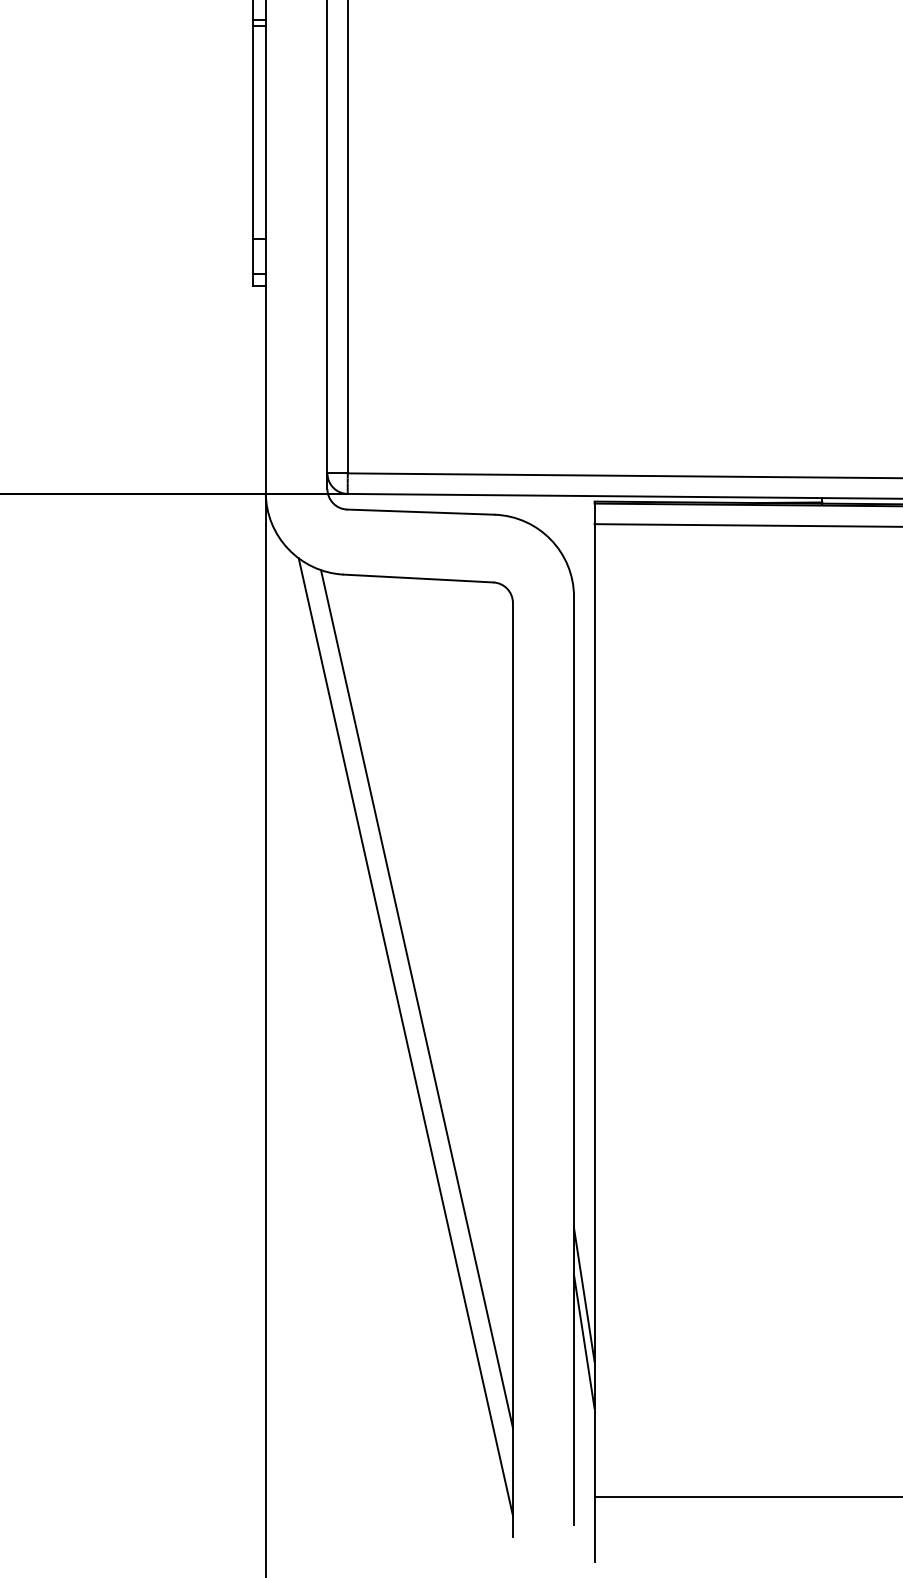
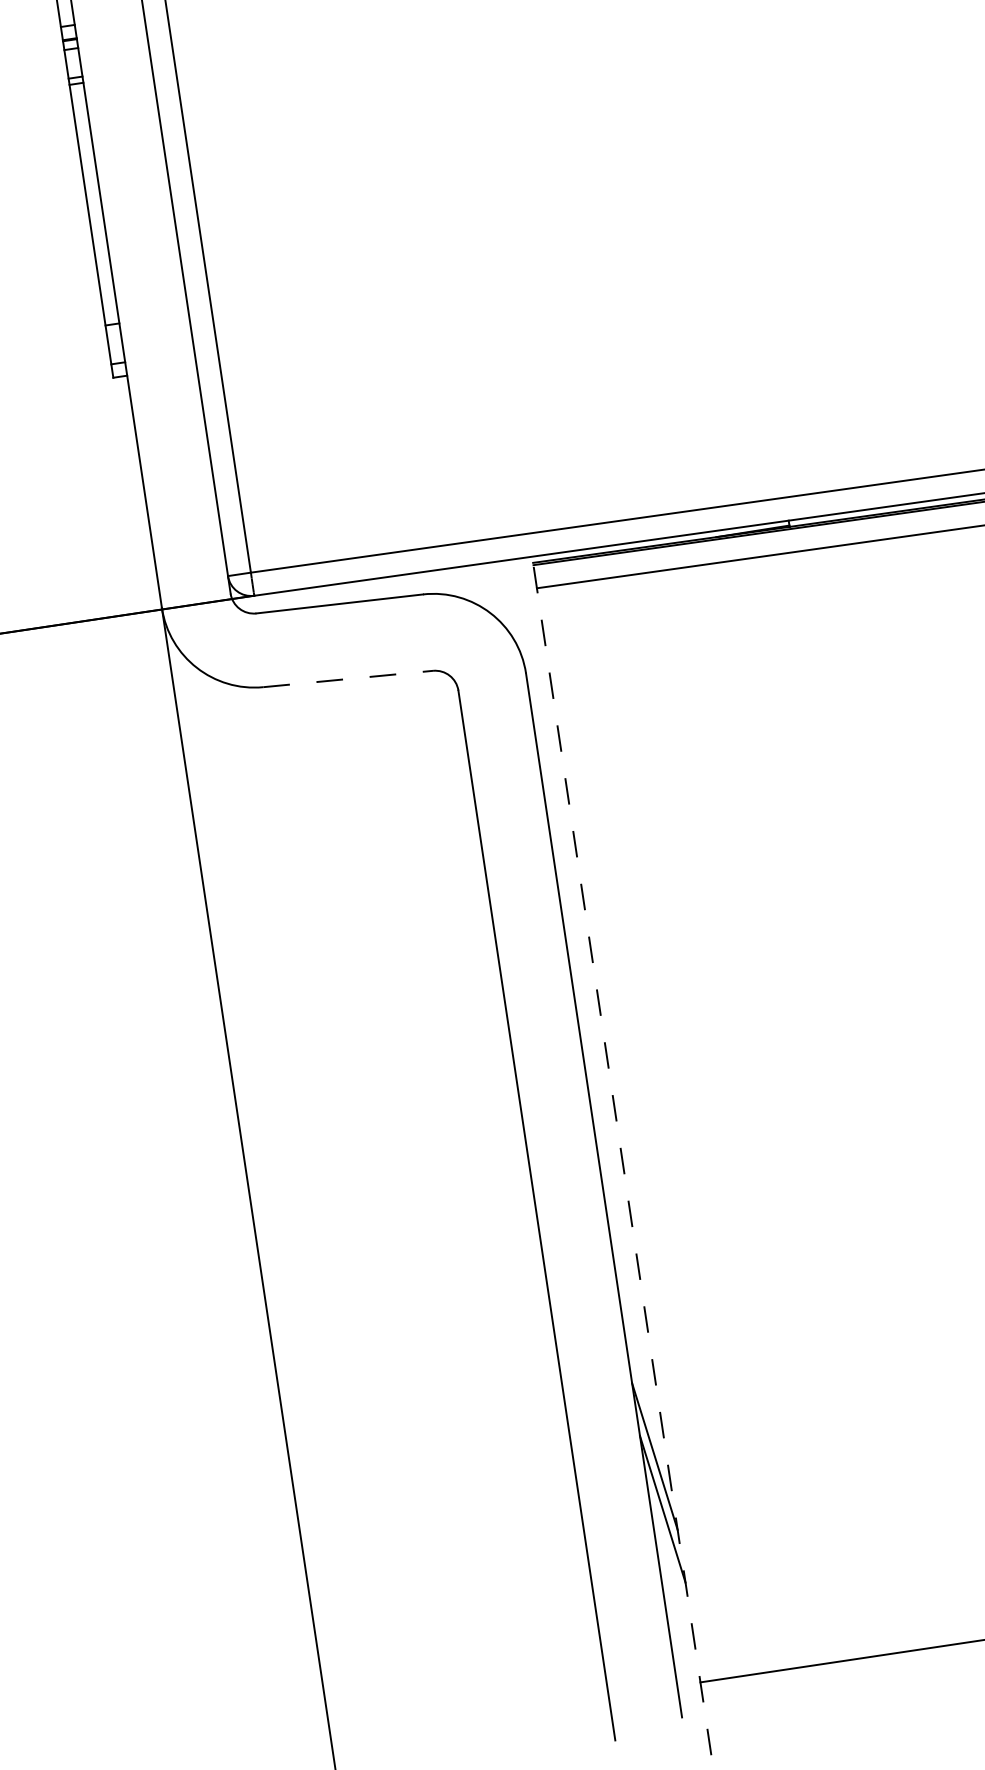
line: (418, 578) -> (348, 678), solid -> dashed
line: (416, 999) -> (416, 1152), removed
line: (594, 1031) -> (622, 1158), solid -> dashed
line: (405, 1036) -> (410, 1196), removed

